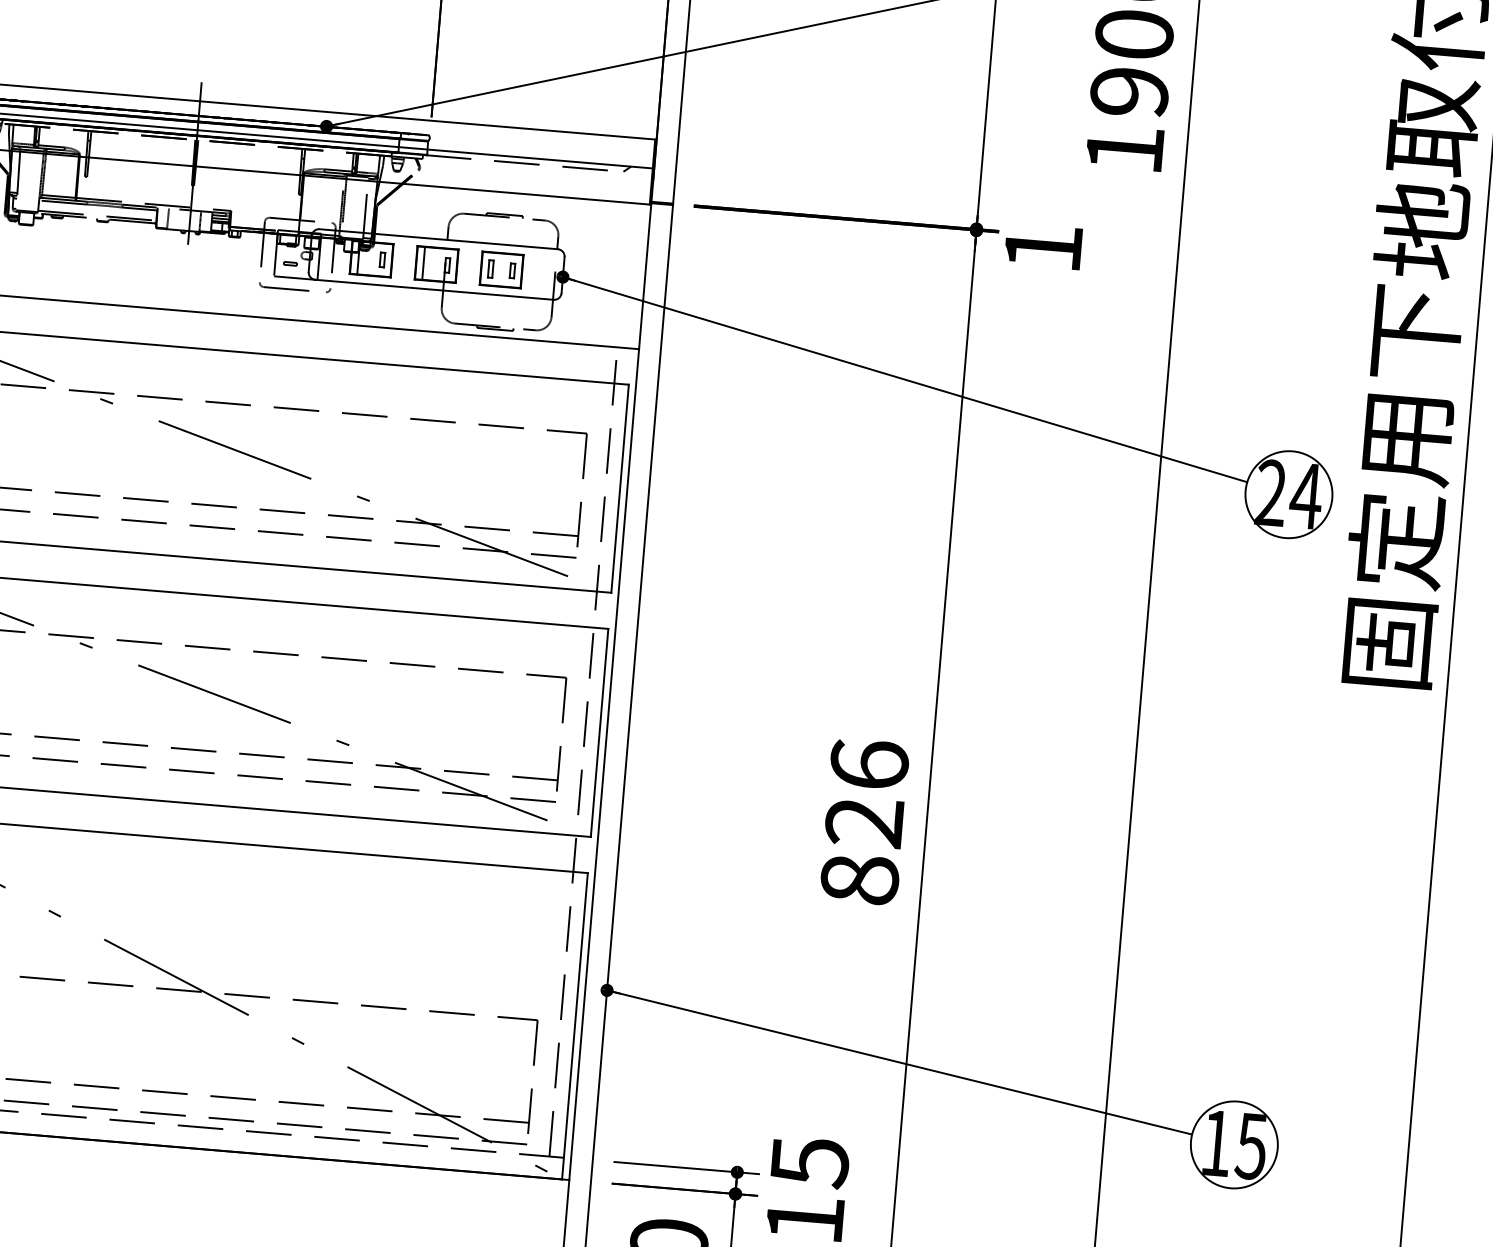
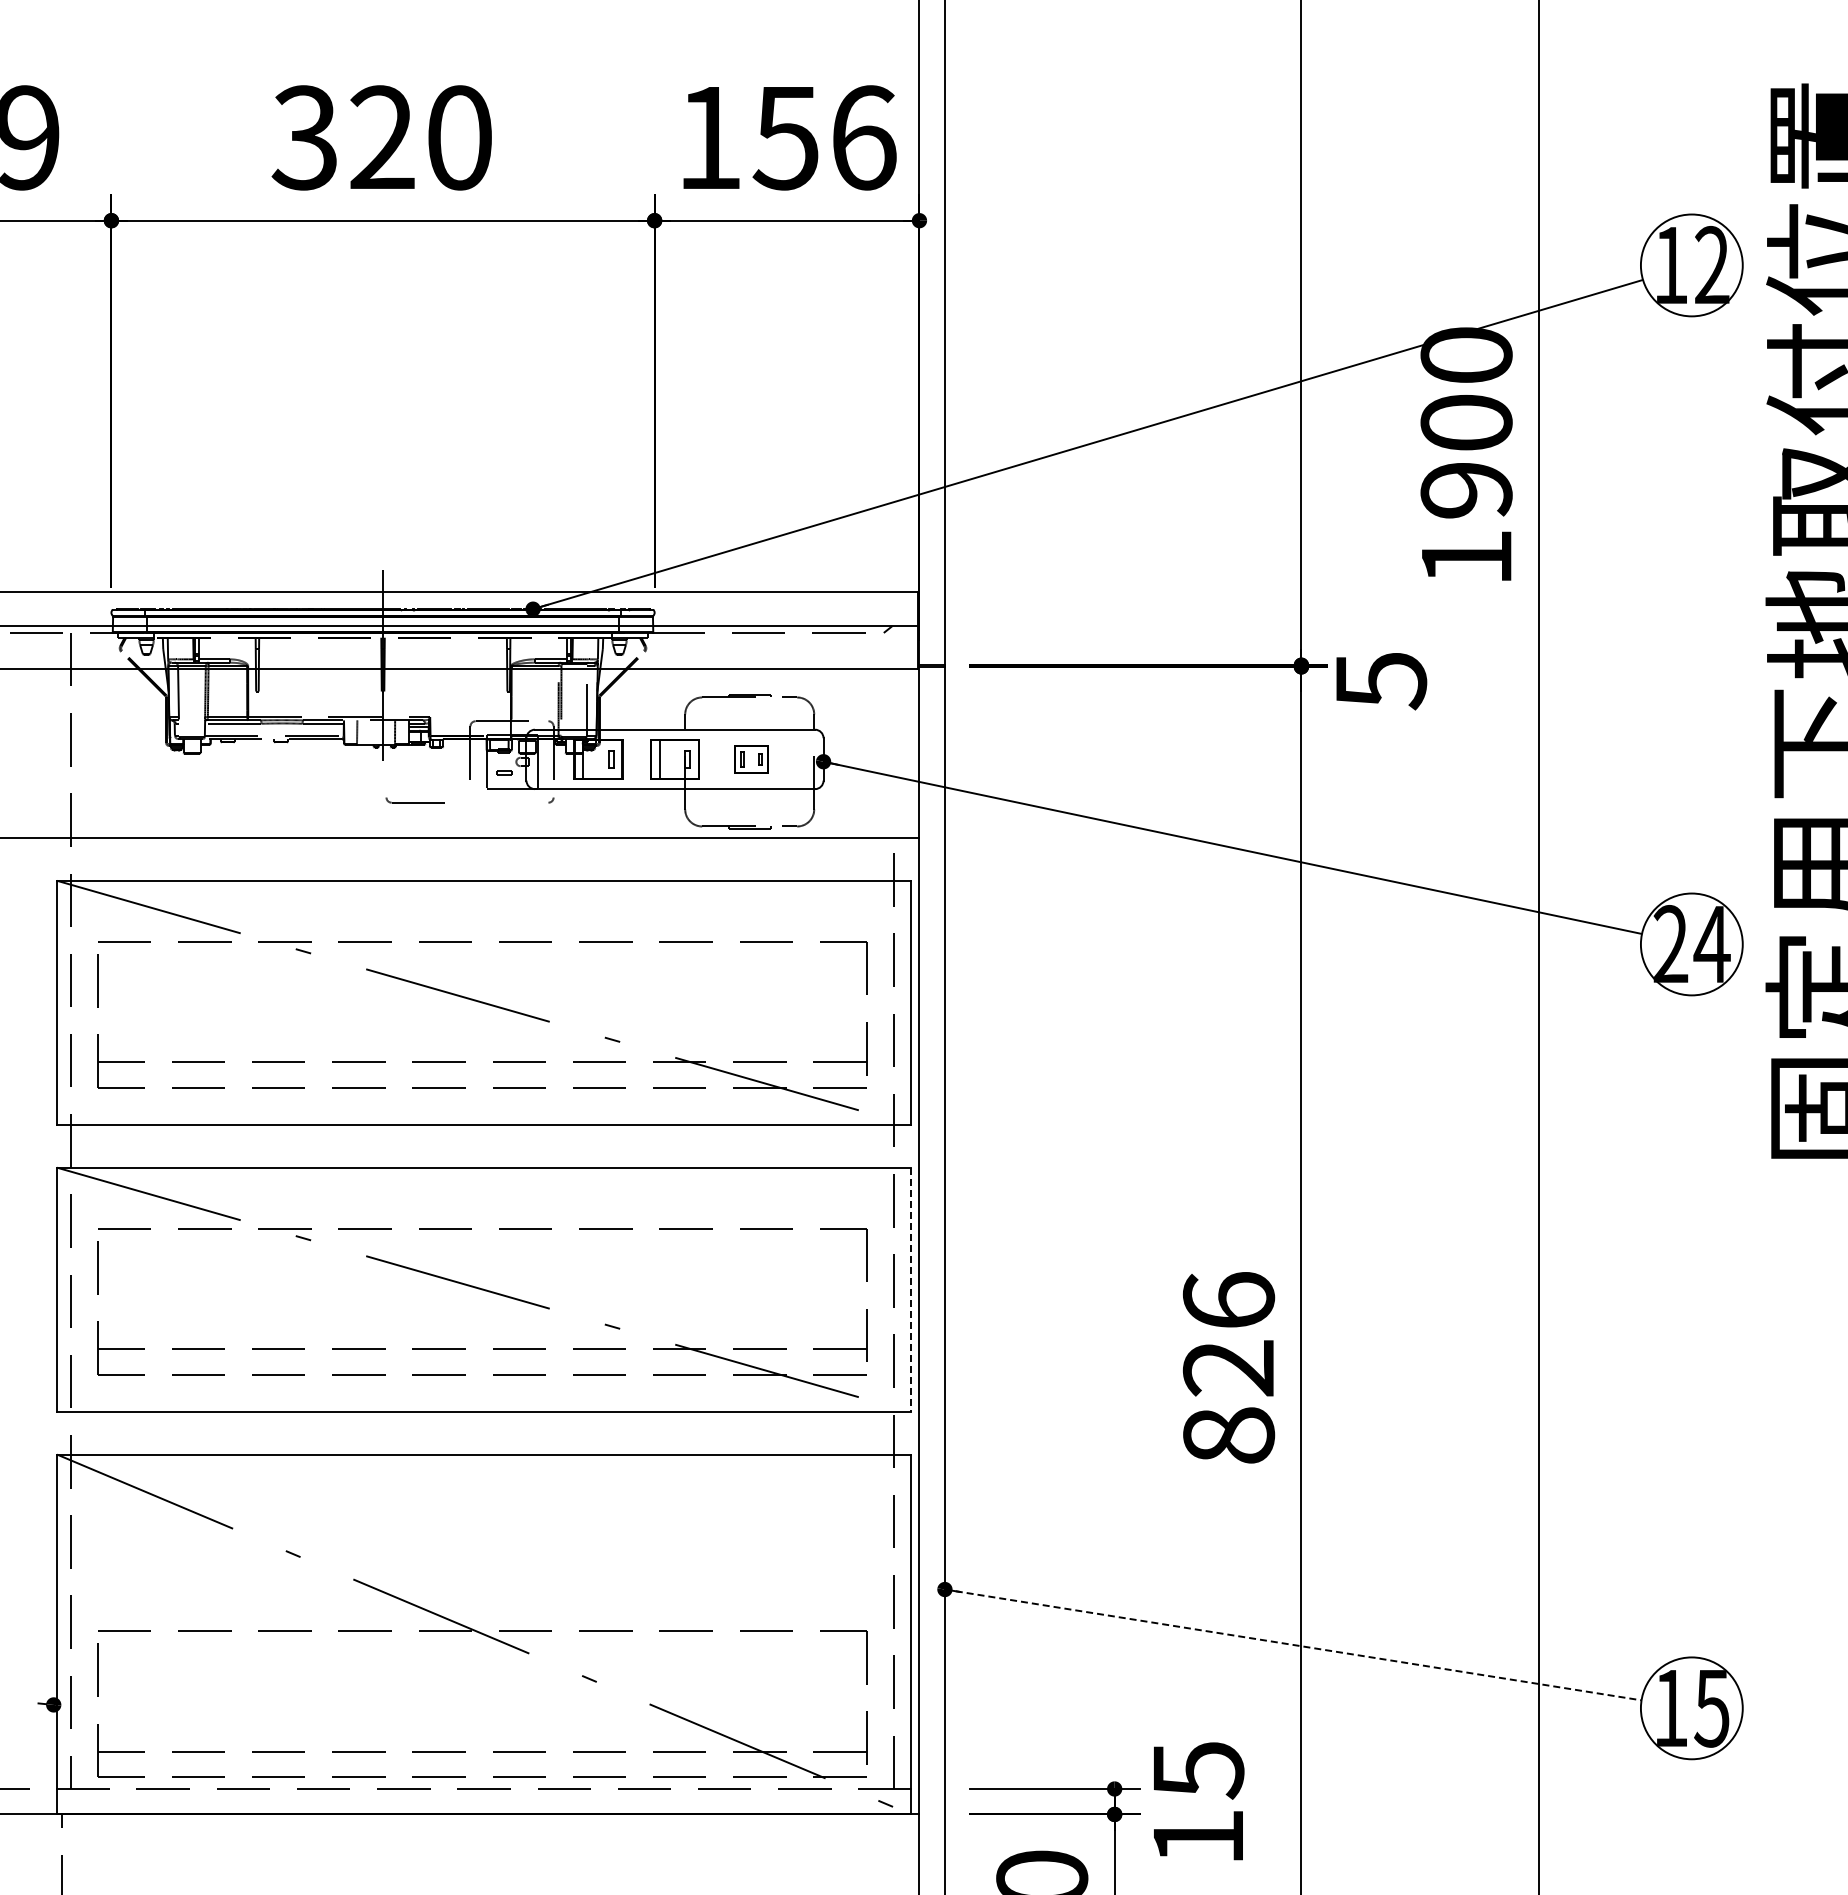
text: (1043, 248) -> (1381, 681), 1 -> 5
part: (501, 270) -> (751, 759), size x0.7
part: (283, 286) -> (414, 800), moved
line: (599, 733) -> (910, 1290), solid -> dashed
line: (899, 1062) -> (1293, 1644), solid -> dashed

